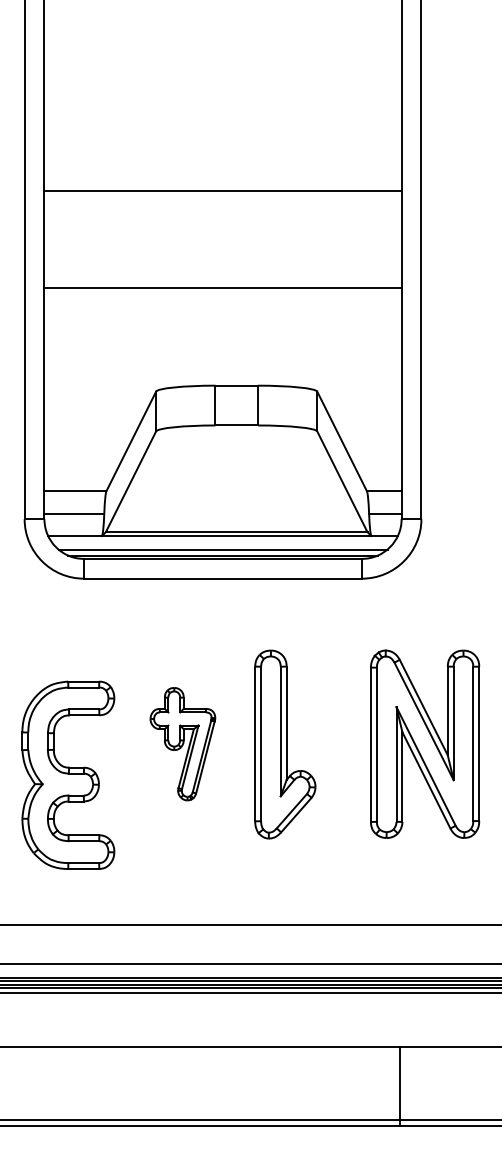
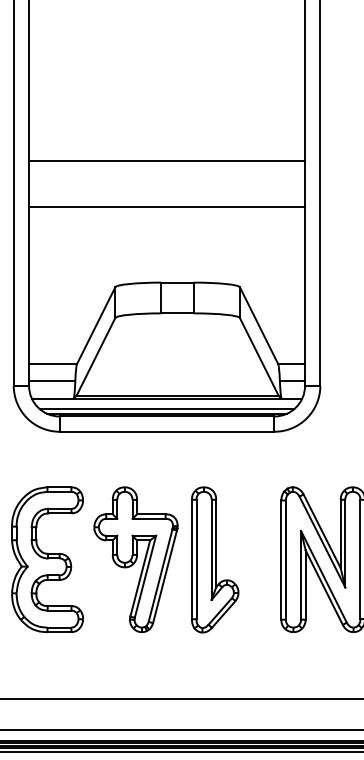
line: (222, 190) -> (166, 161), moved
part: (182, 743) -> (135, 559), size x1.67
part: (68, 774) -> (47, 559), moved

